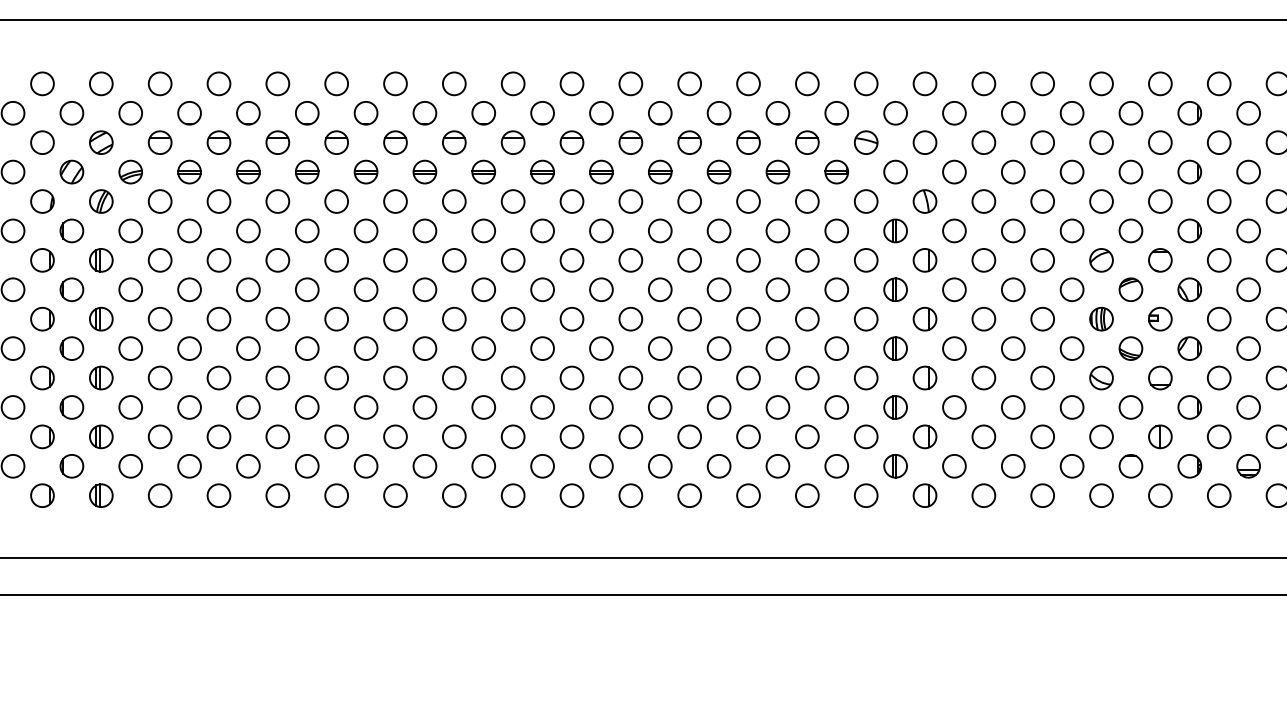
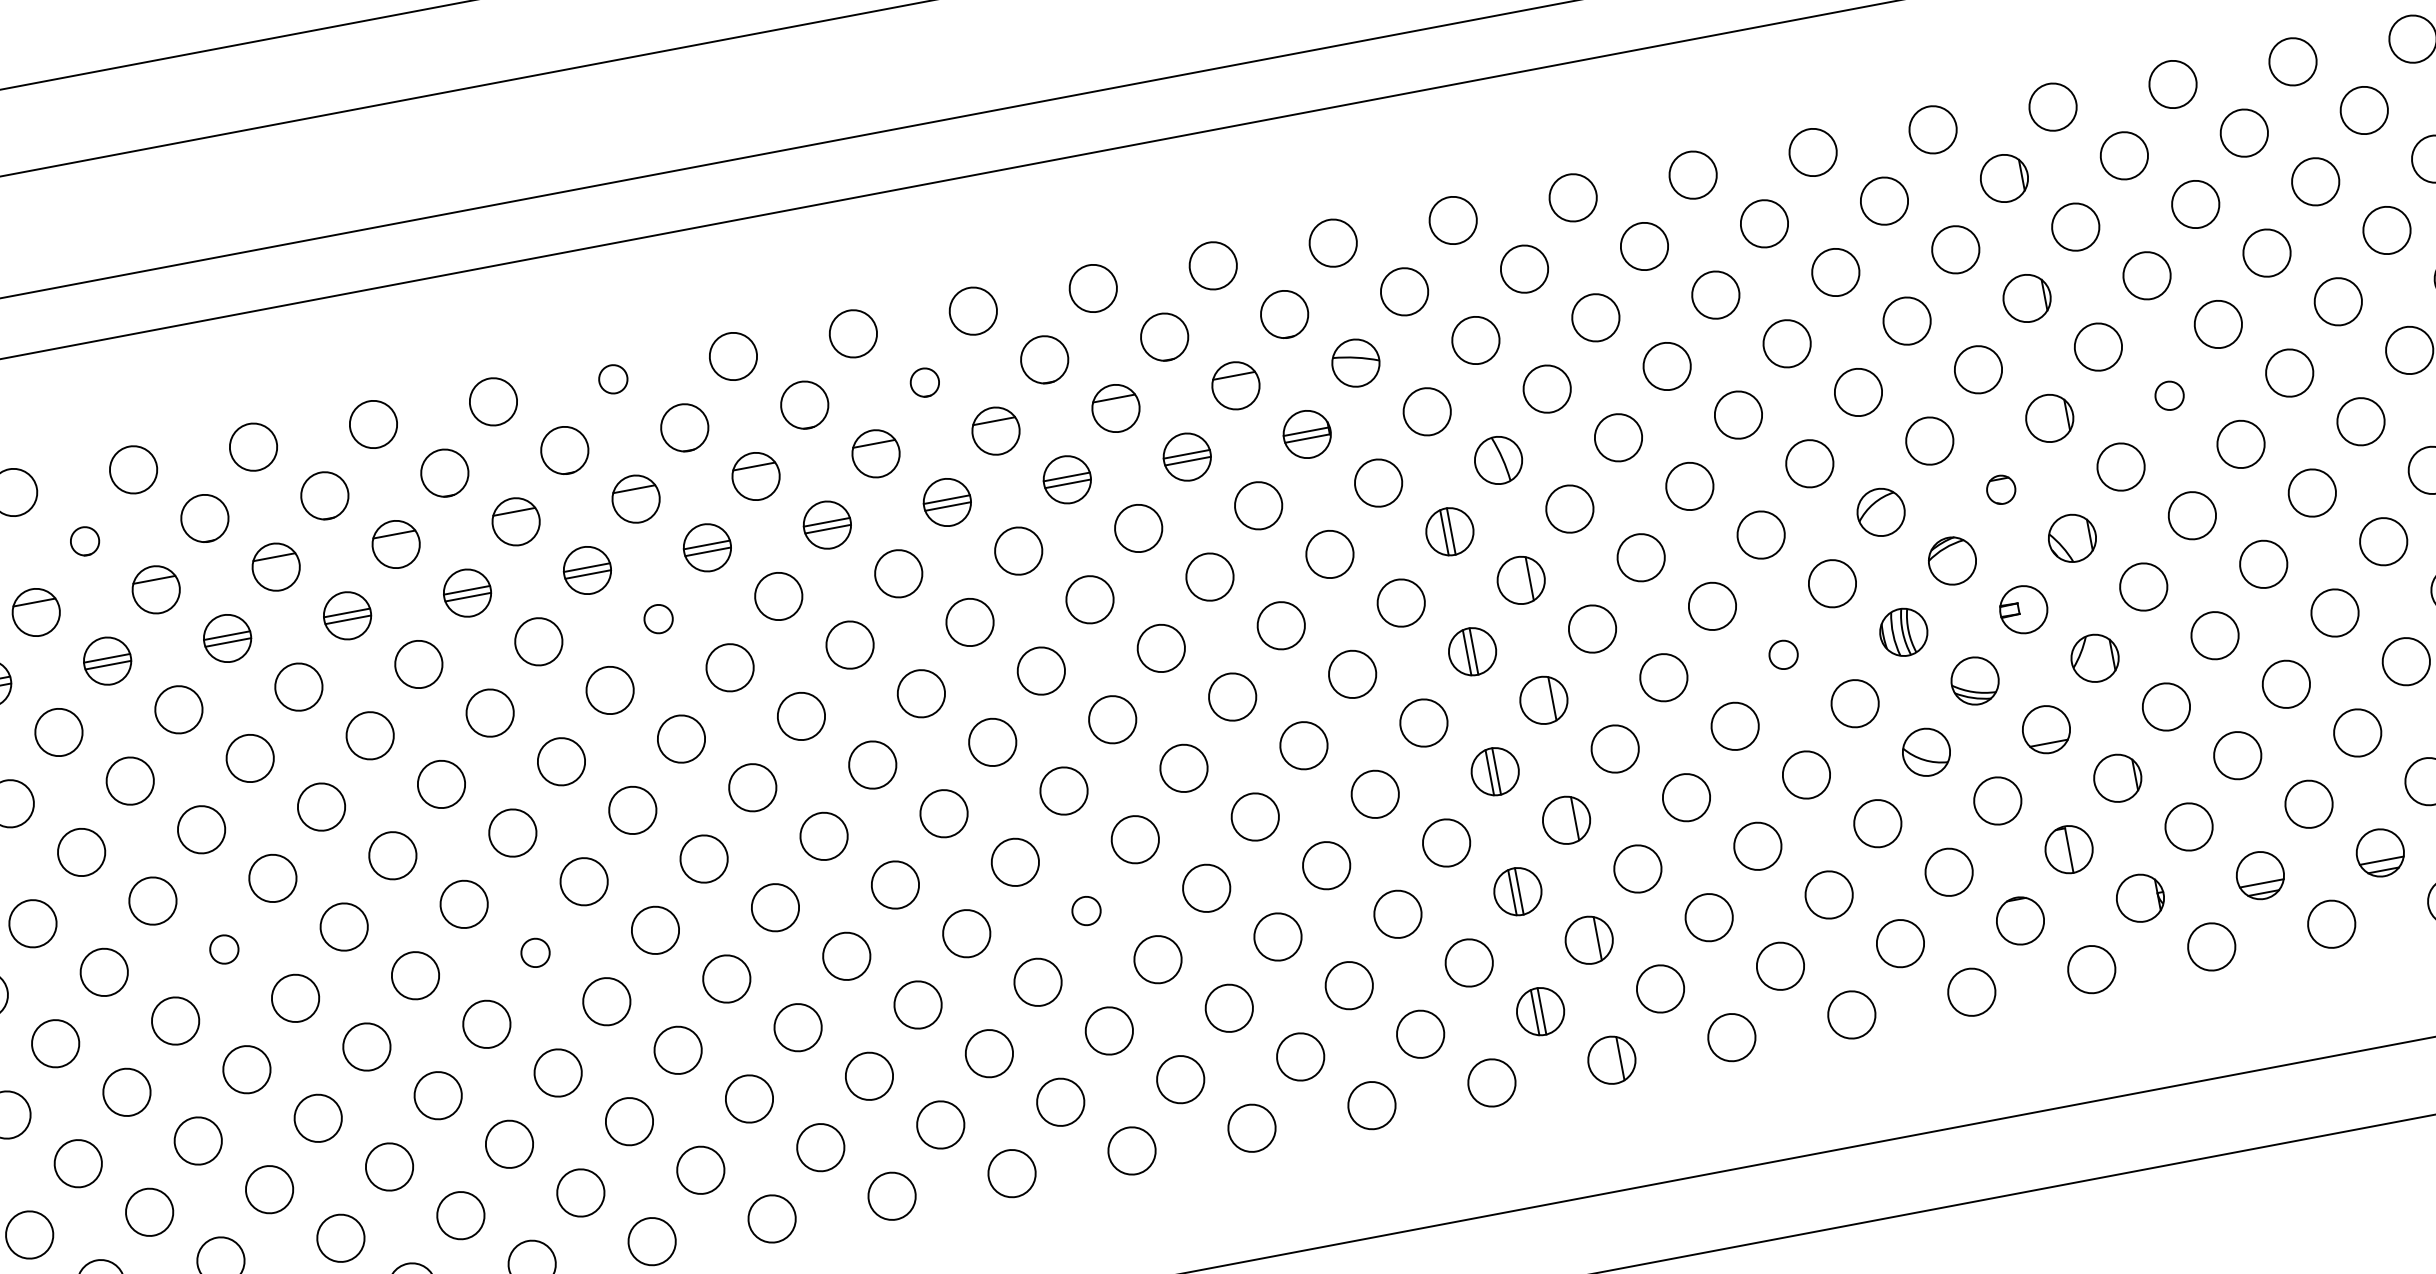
circle: (512, 83) -> (611, 378), size x0.6
circle: (248, 113) -> (85, 541), size x0.6
circle: (660, 113) -> (925, 382), size x0.6
circle: (512, 201) -> (657, 619), size x0.6
circle: (1248, 230) -> (2169, 394), size x0.6
part: (1160, 260) -> (2001, 489), size x0.6
circle: (277, 318) -> (223, 948), size x0.6
circle: (1042, 318) -> (1783, 653), size x0.6
circle: (424, 348) -> (534, 952), size x0.6
circle: (689, 377) -> (1086, 909), size x0.6

